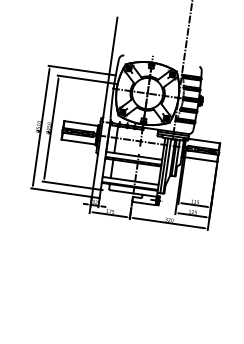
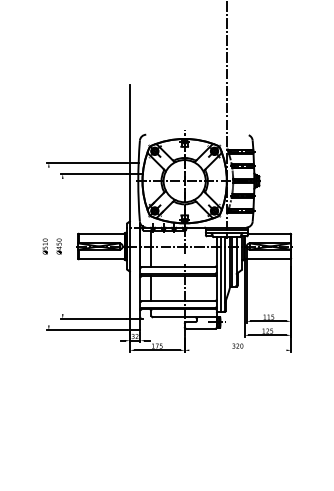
line: (40, 127) -> (48, 246), removed
line: (51, 128) -> (62, 246), removed
line: (168, 223) -> (237, 350), removed

